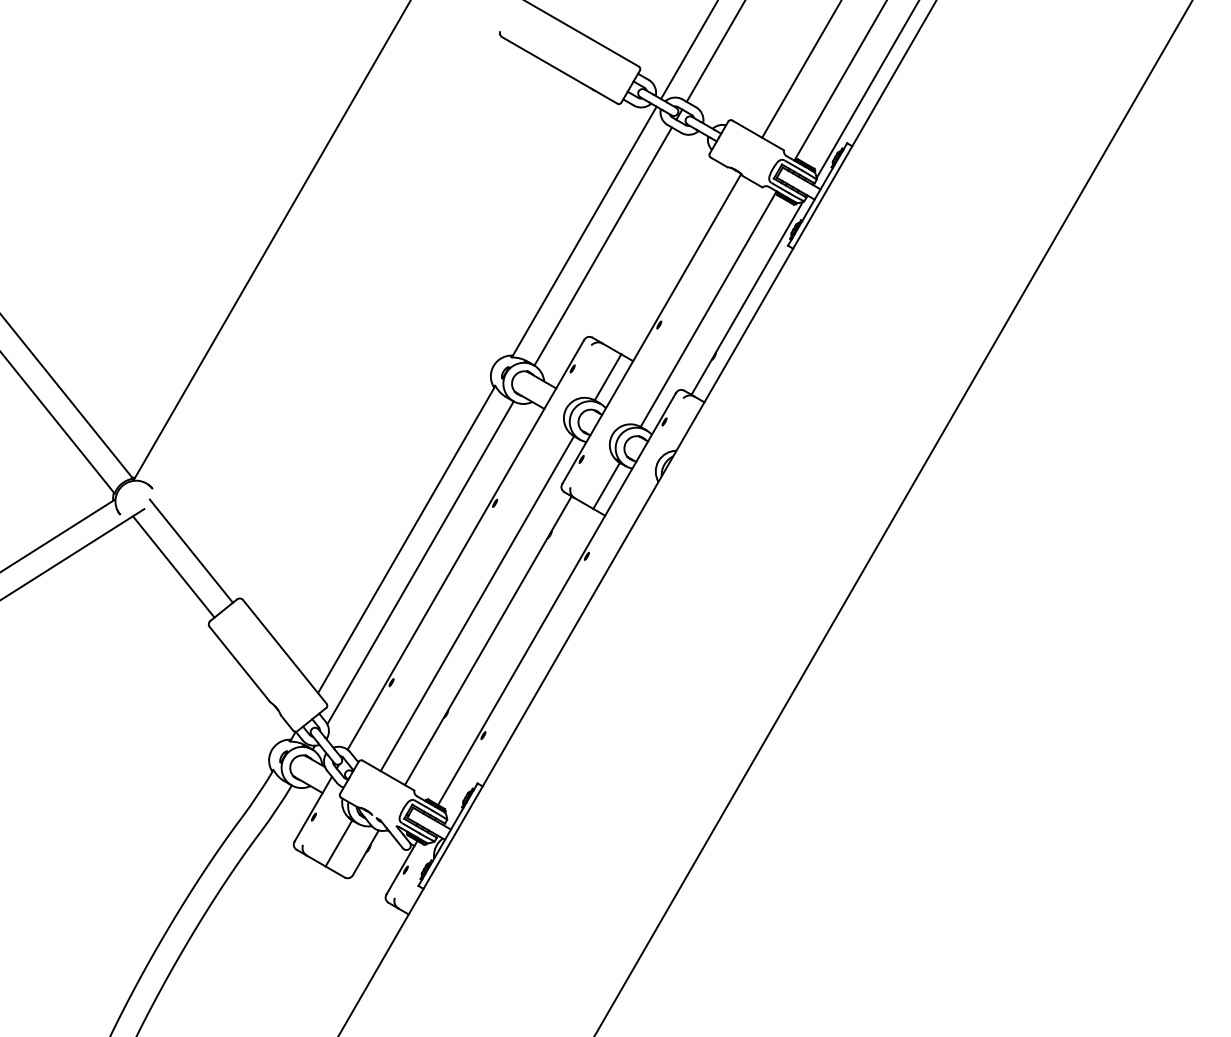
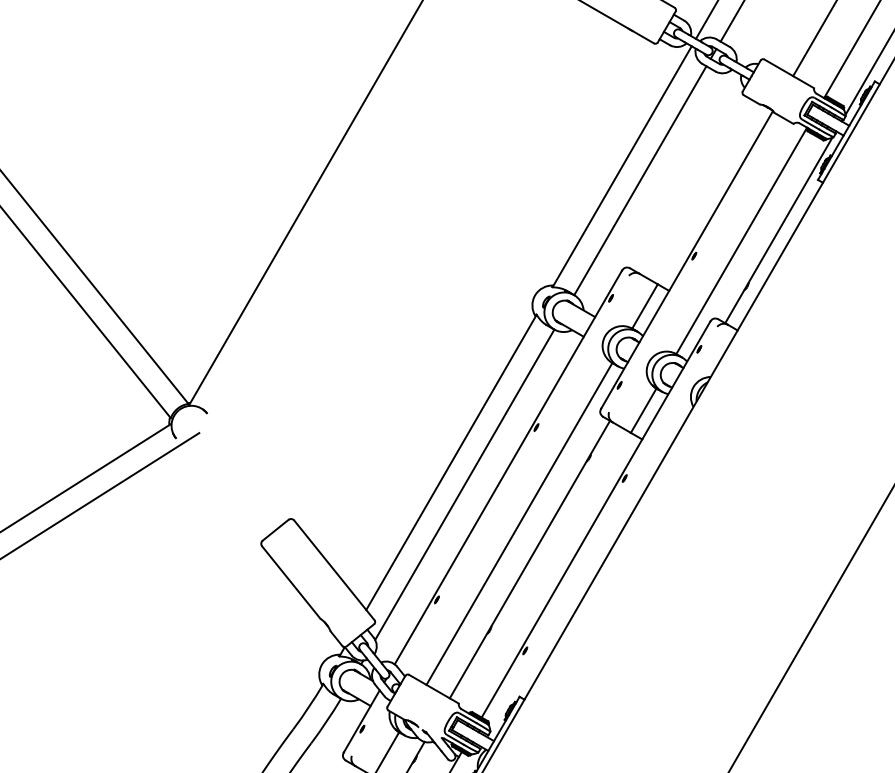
line: (190, 550) -> (243, 472), removed
line: (173, 566) -> (227, 488), removed

